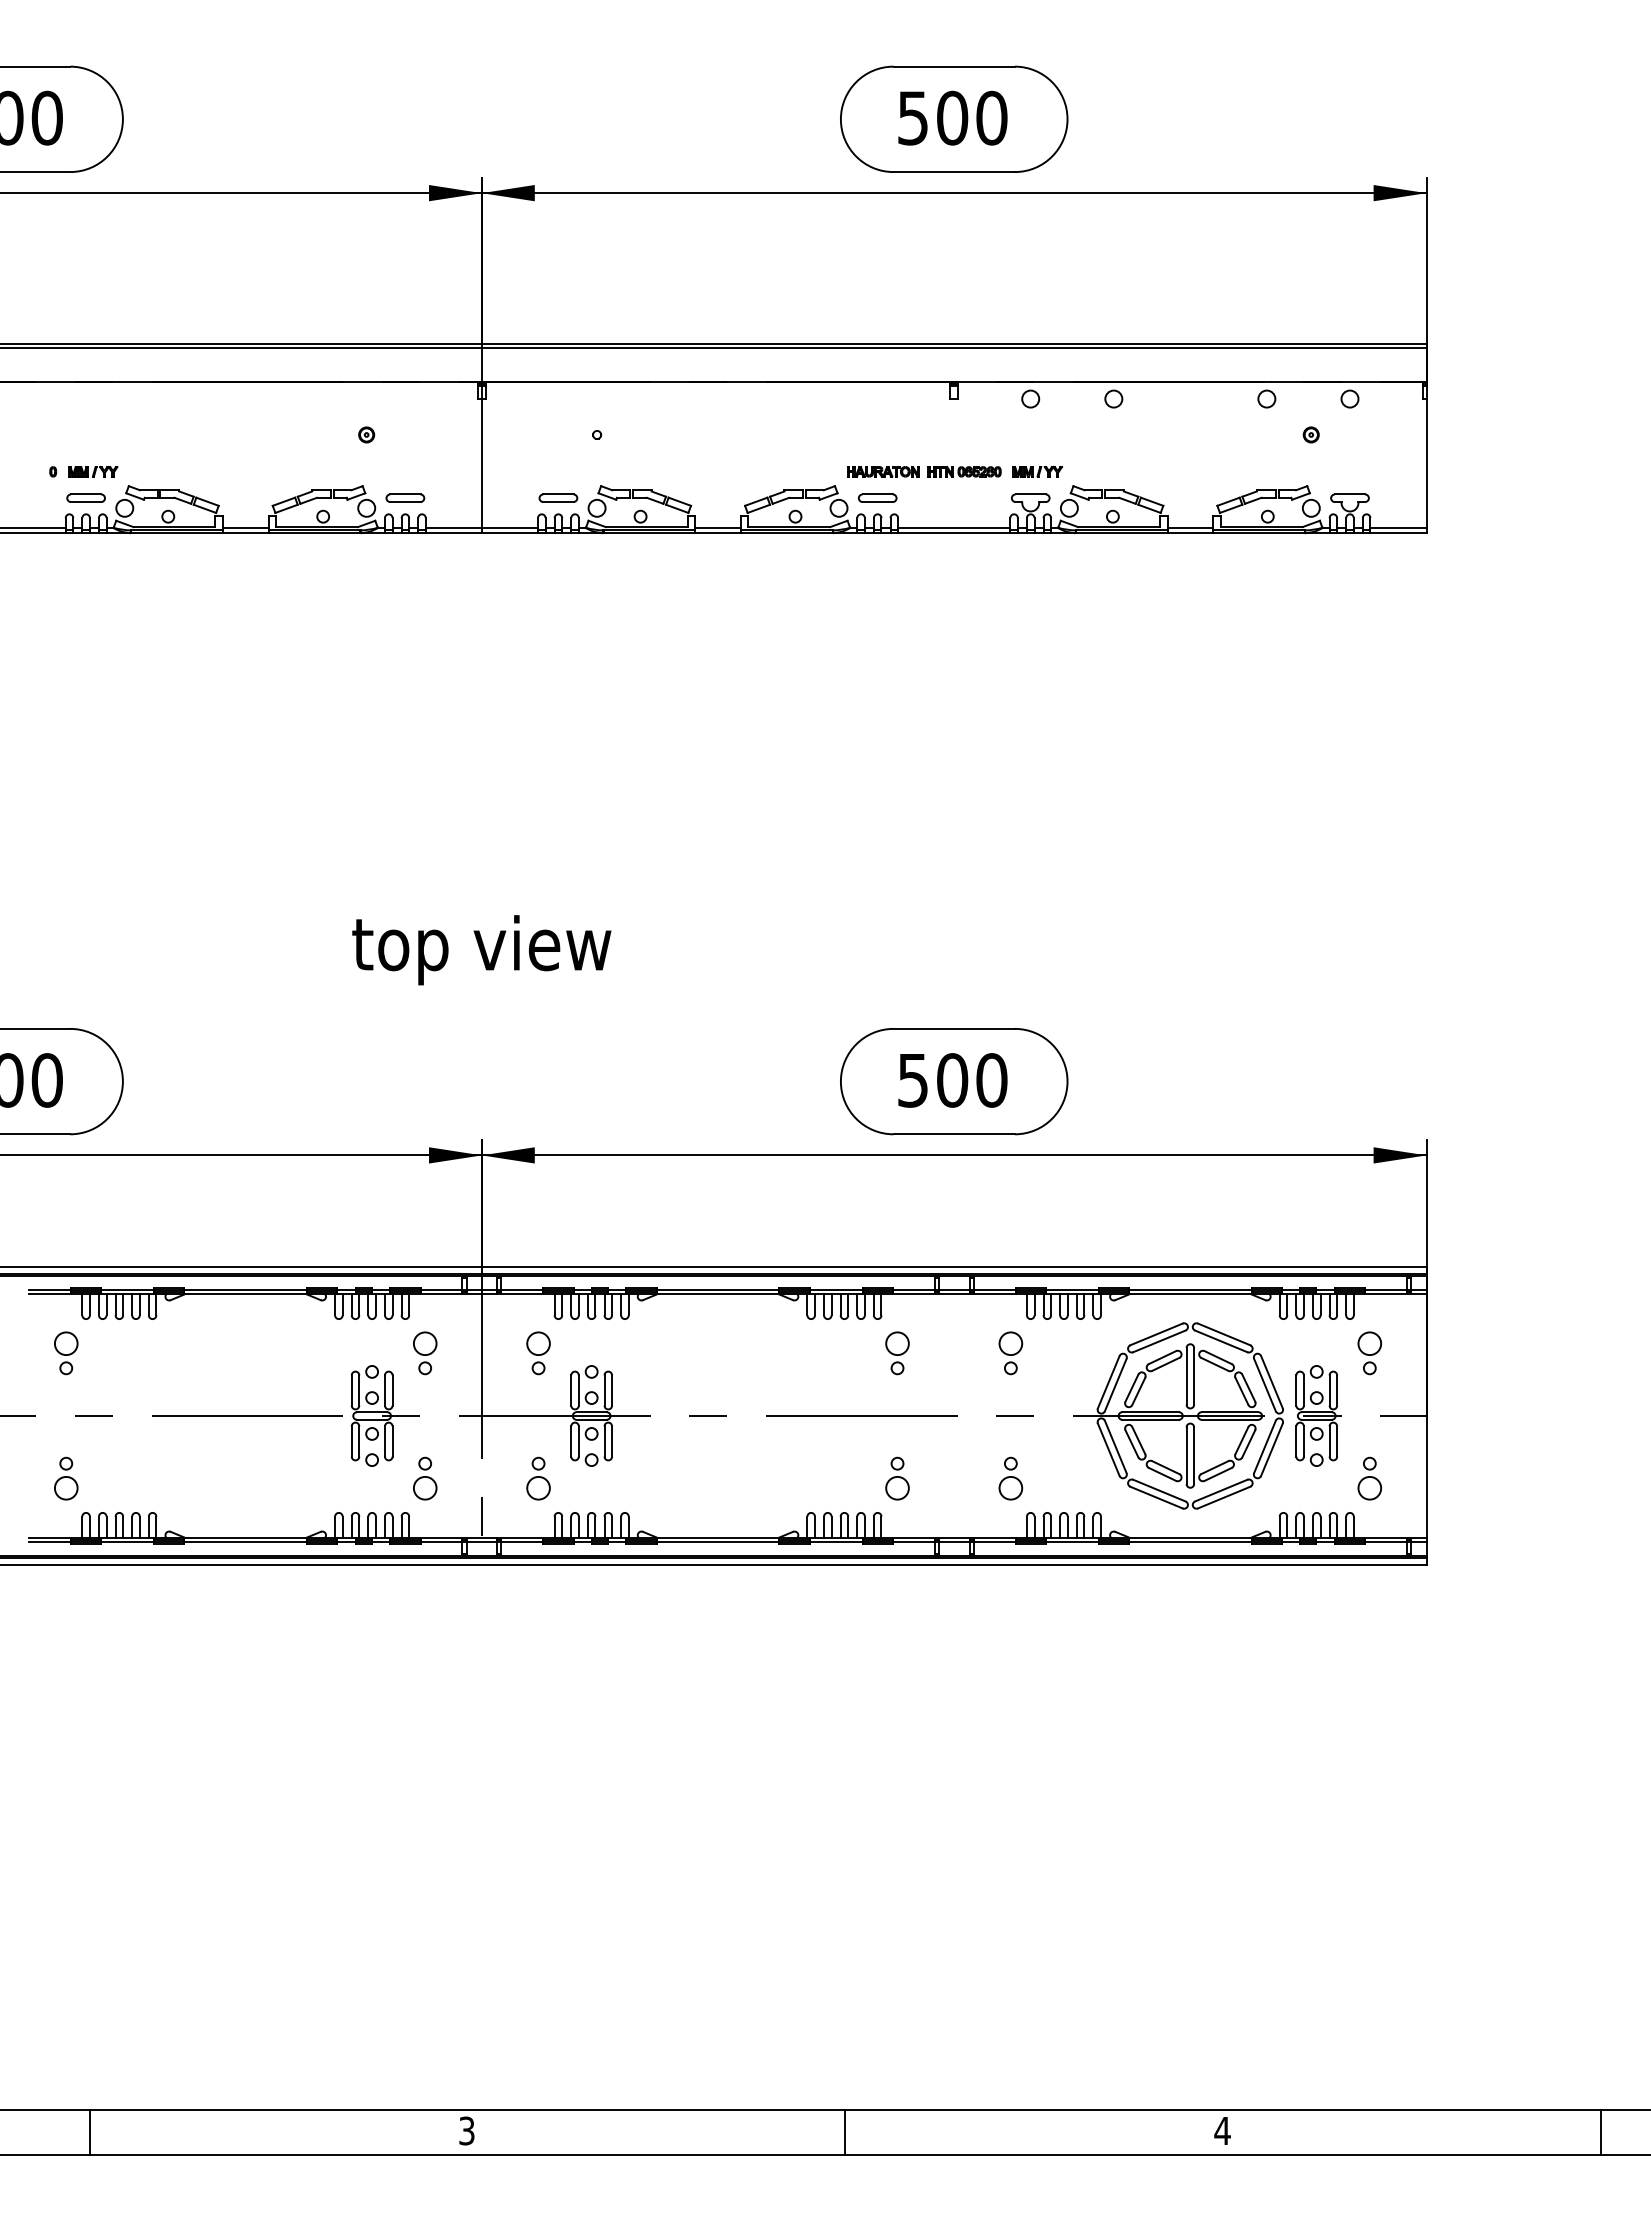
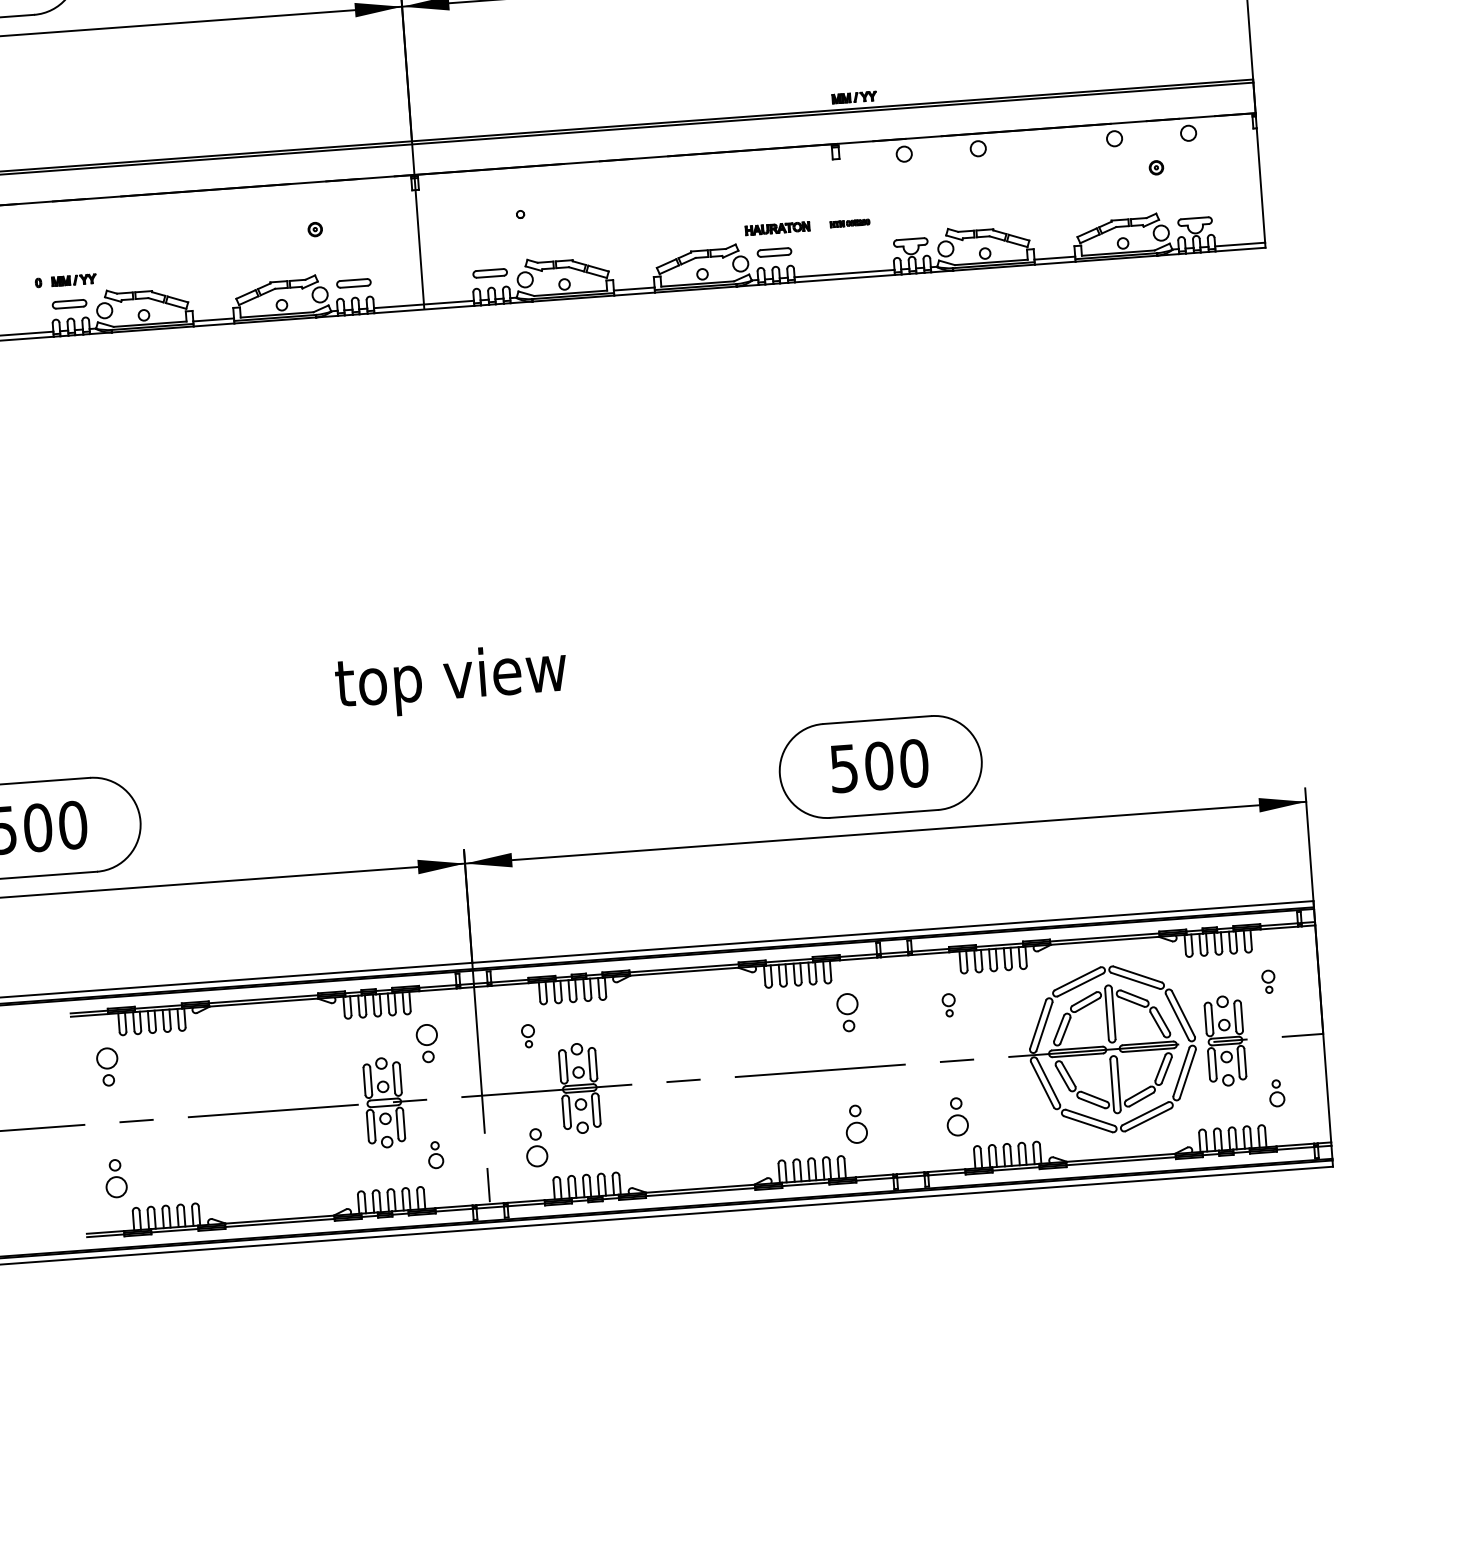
part: (964, 471) -> (850, 223), size x0.6
part: (1037, 471) -> (854, 97), moved
part: (538, 1353) -> (528, 1036), size x0.6
part: (1010, 1353) -> (948, 1005), size x0.6
part: (1369, 1353) -> (1268, 981), size x0.6
part: (425, 1478) -> (435, 1155), size x0.7
part: (1369, 1478) -> (1276, 1093), size x0.7

